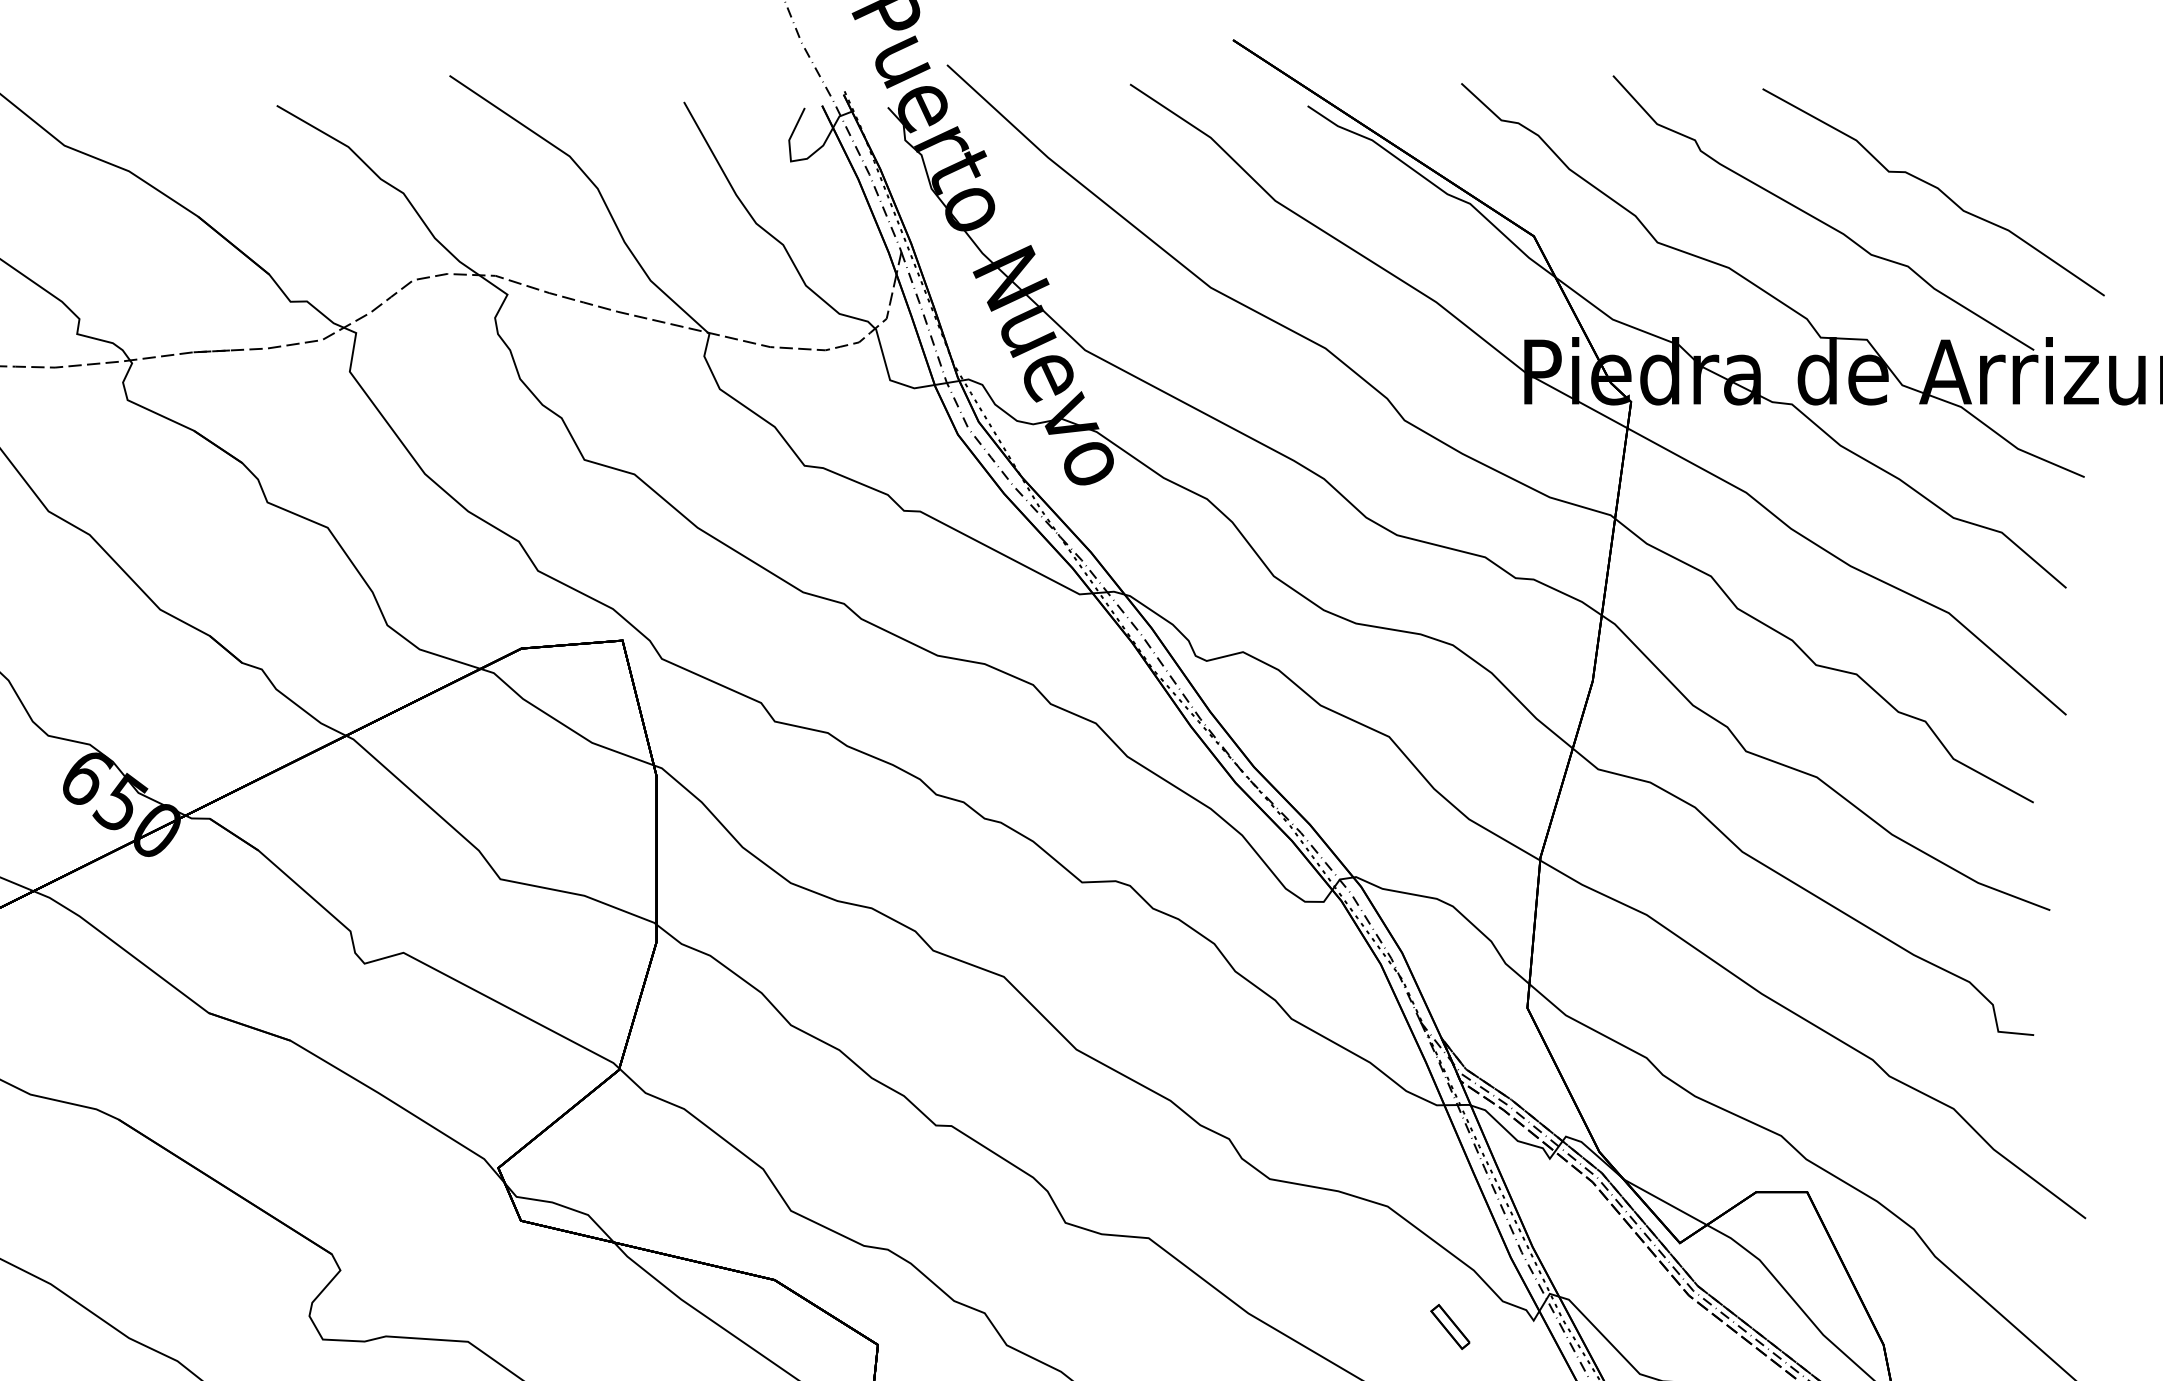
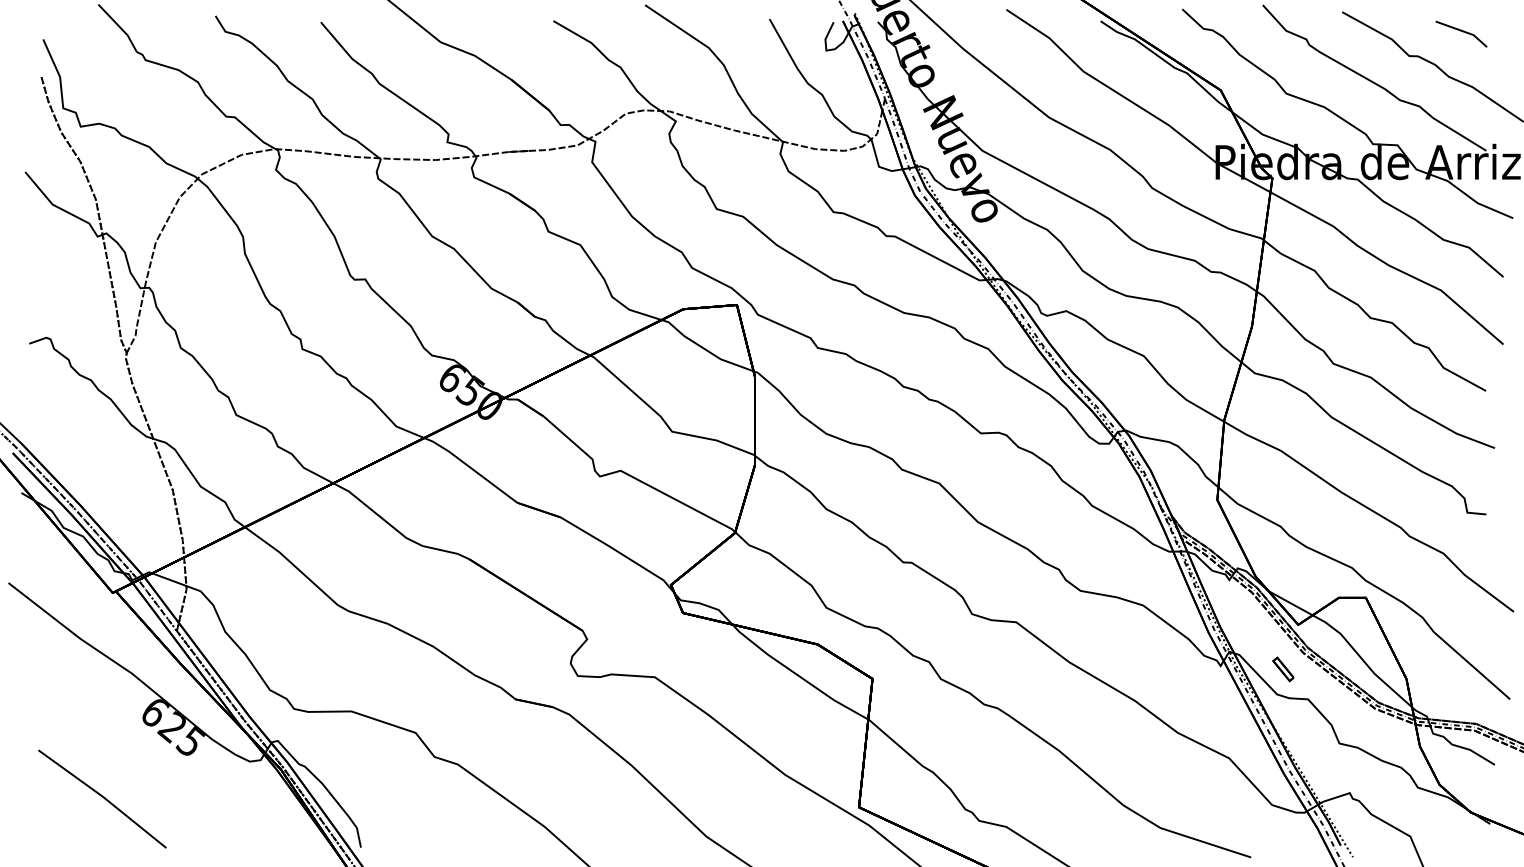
line: (1989, 127) -> (1462, 32), added
part: (1450, 1327) -> (1283, 669), moved

